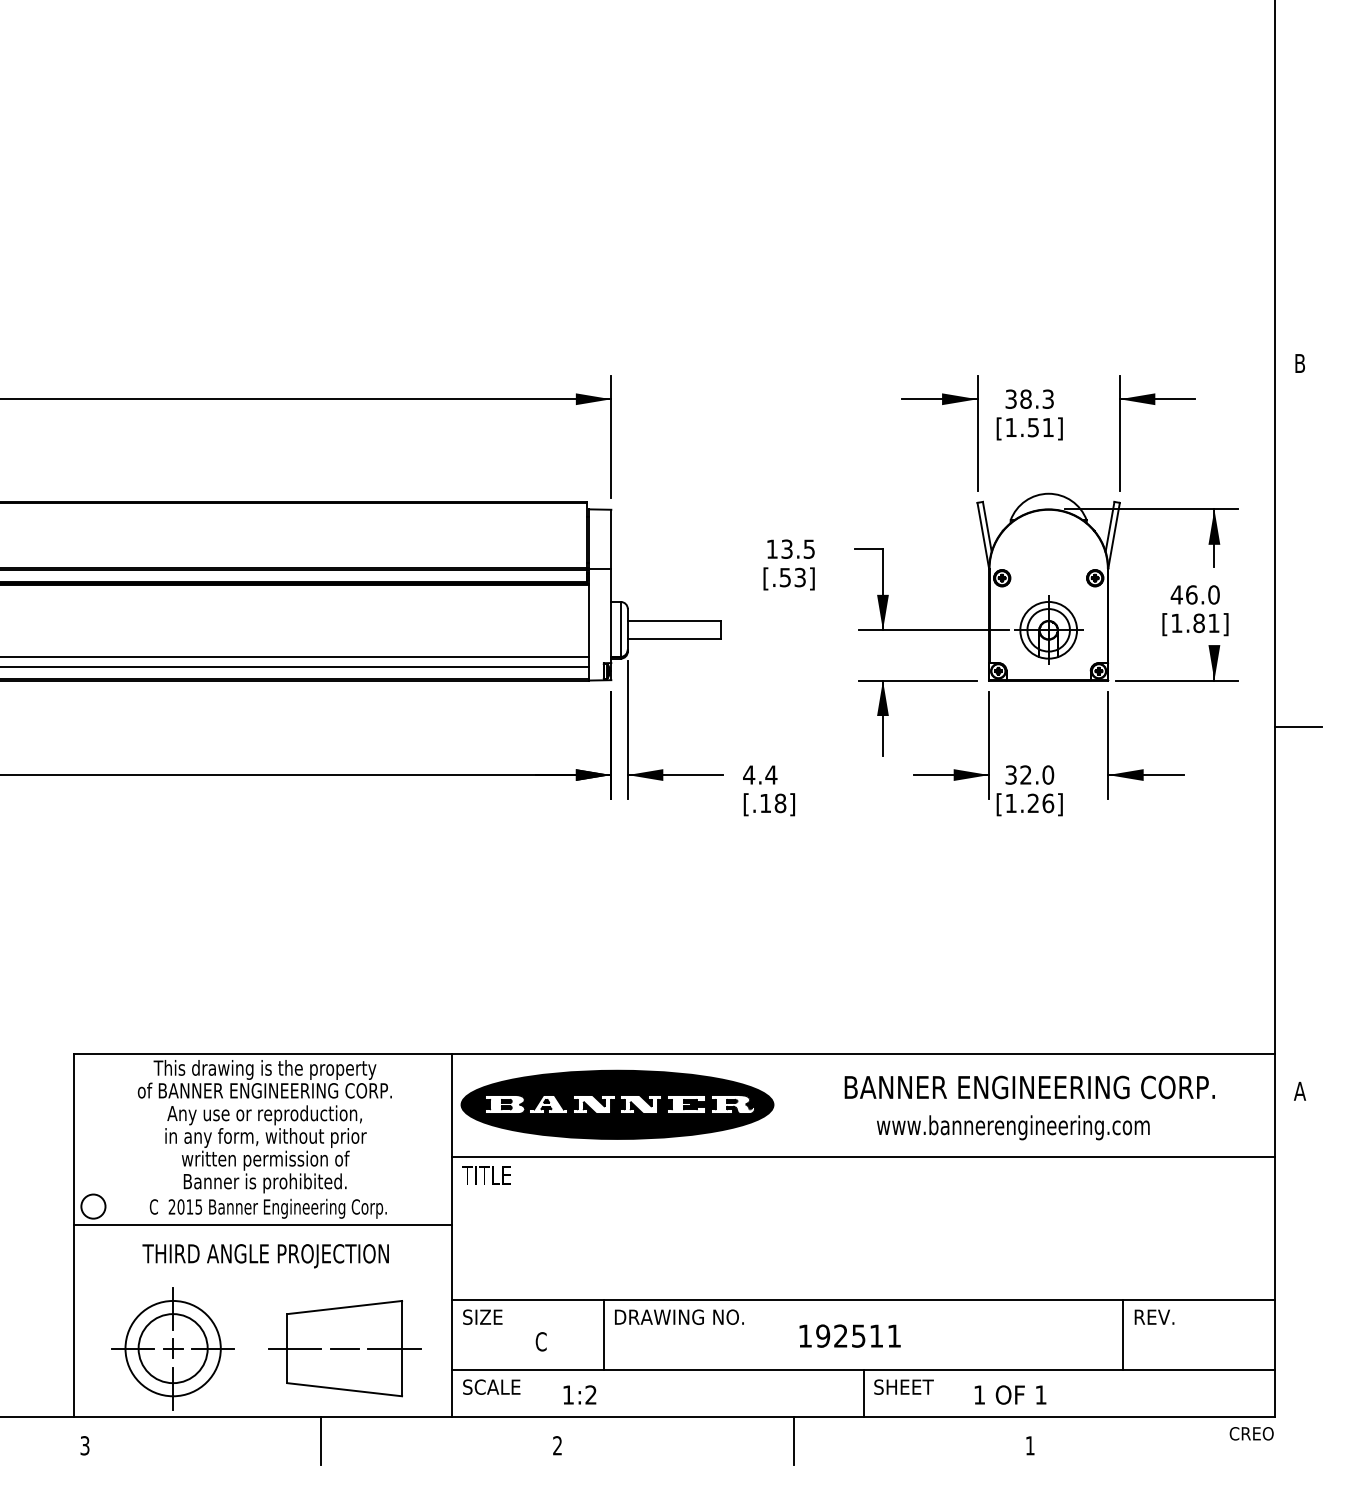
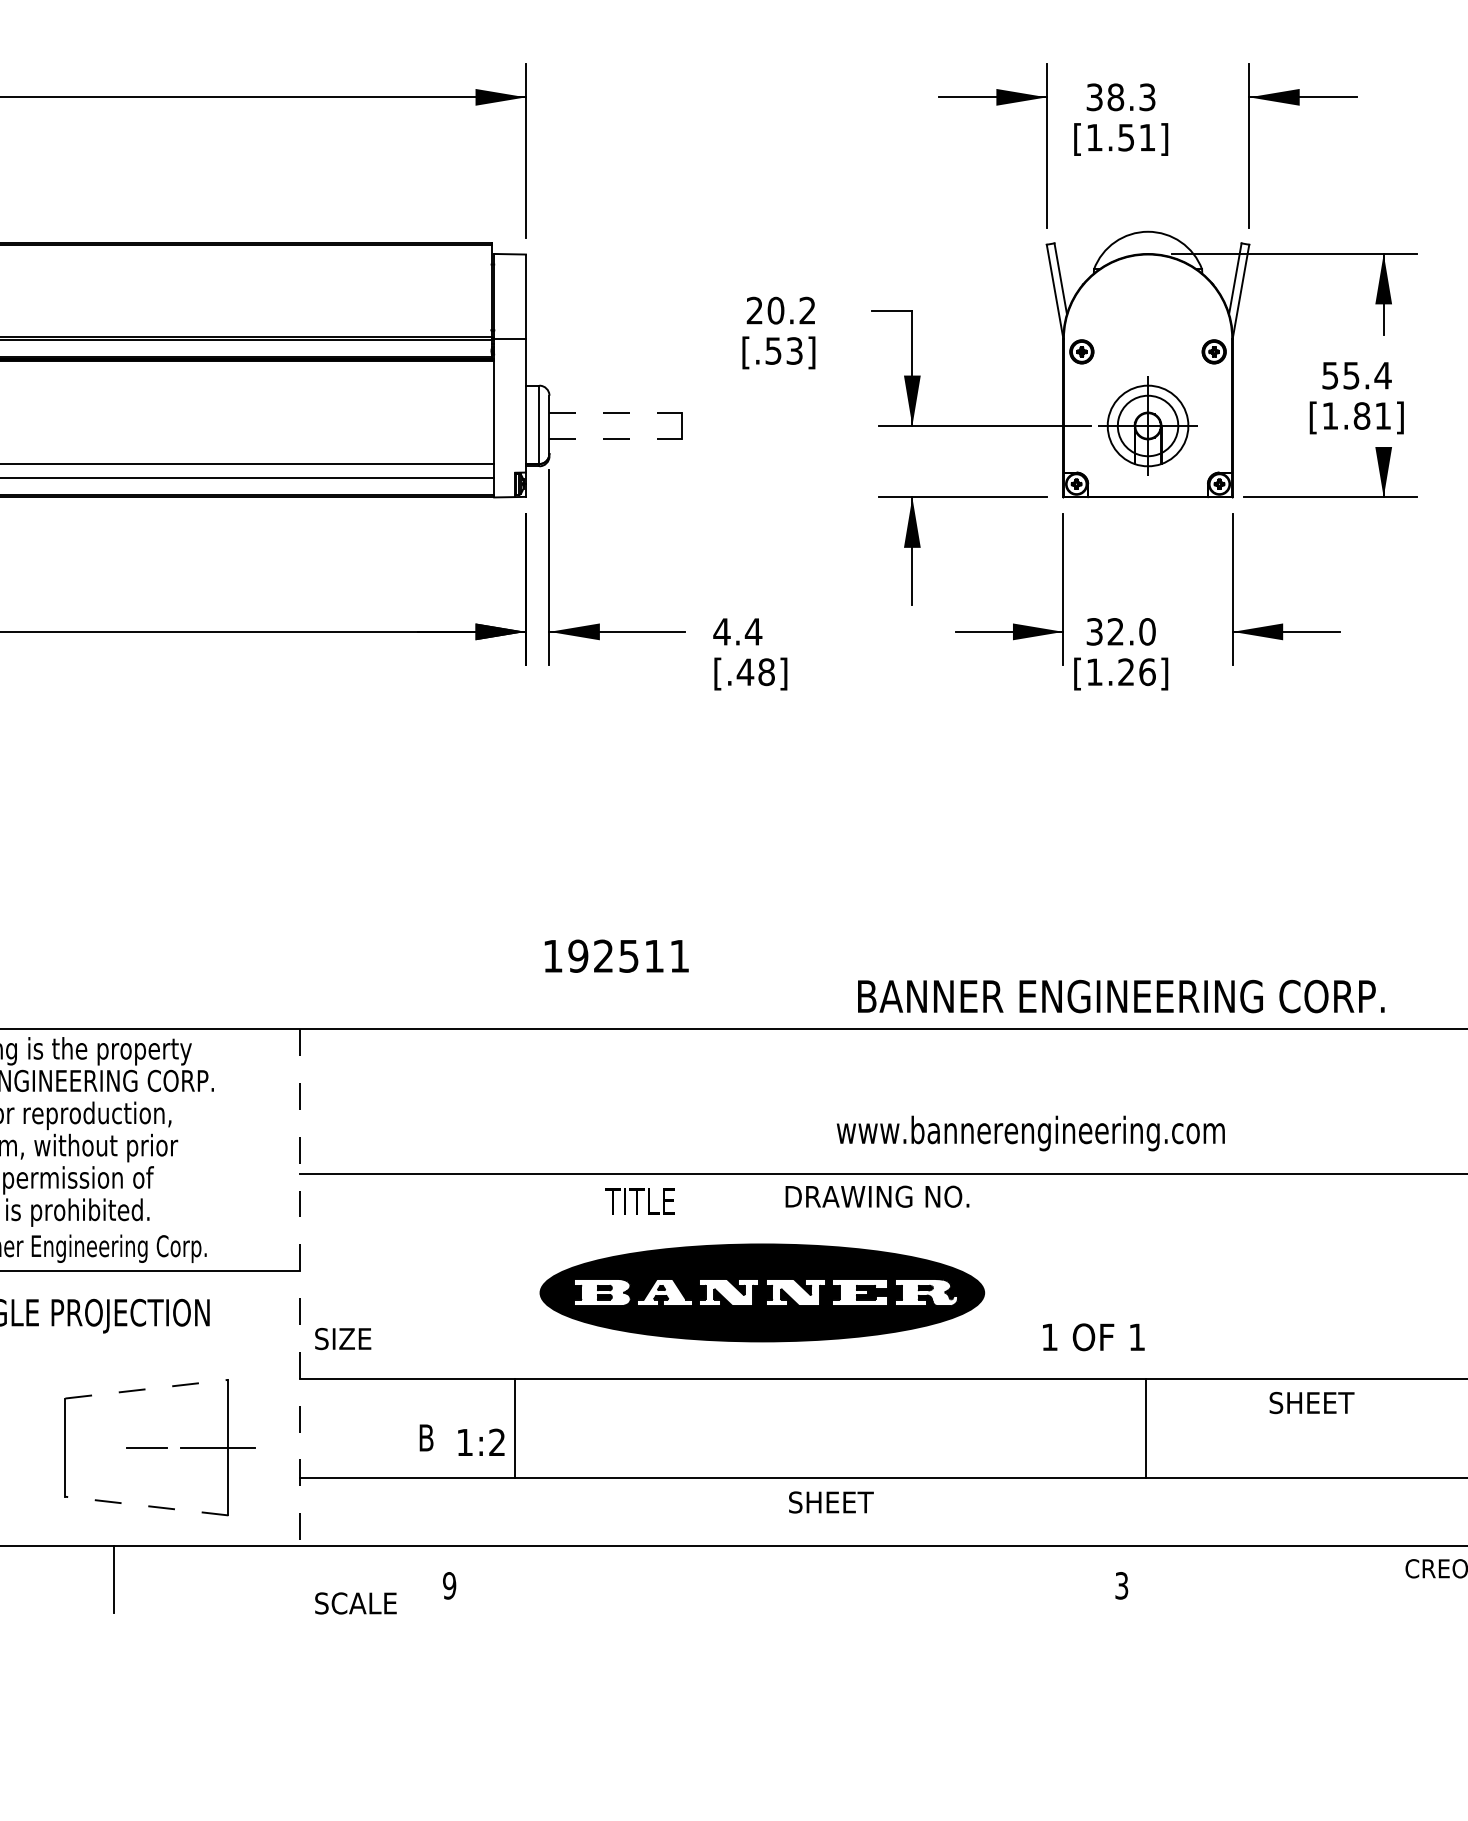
text: (790, 548) -> (780, 309), 13.5 -> 20.2
text: (1195, 594) -> (1356, 375), 46.0 -> 55.4
line: (674, 621) -> (615, 413), solid -> dashed
line: (674, 639) -> (615, 439), solid -> dashed
text: (765, 803) -> (745, 672), [.18] -> [.48]
text: (1029, 1087) -> (1120, 996), moved
part: (617, 1104) -> (762, 1292), moved
text: (1013, 1127) -> (1031, 1133), moved
text: (486, 1175) -> (640, 1201), moved
line: (452, 1236) -> (300, 1288), solid -> dashed
line: (344, 1307) -> (146, 1389), solid -> dashed
text: (482, 1316) -> (342, 1337), moved
text: (679, 1316) -> (877, 1195), moved
text: (1163, 1316) -> (1311, 1401), REV. -> SHEET
text: (849, 1335) -> (615, 955), moved
line: (1123, 1335) -> (1146, 1428), moved
text: (540, 1341) -> (425, 1437), C -> B
line: (294, 1348) -> (75, 1447), removed
text: (491, 1386) -> (355, 1602), moved
text: (903, 1386) -> (830, 1501), moved
line: (344, 1389) -> (146, 1505), solid -> dashed
line: (863, 1393) -> (884, 1511), removed
text: (579, 1394) -> (480, 1441), moved
text: (1010, 1394) -> (1093, 1336), moved
line: (793, 1440) -> (785, 1578), removed
text: (557, 1445) -> (449, 1585), 2 -> 9
text: (1029, 1445) -> (1120, 1585), 1 -> 3

